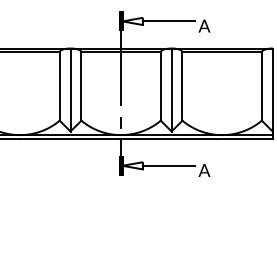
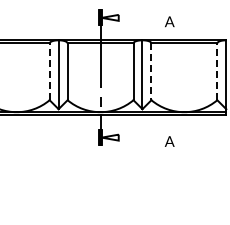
line: (168, 20) -> (139, 17), removed
line: (59, 86) -> (49, 71), solid -> dashed
line: (262, 86) -> (217, 71), solid -> dashed
line: (182, 87) -> (151, 72), solid -> dashed
line: (168, 165) -> (139, 137), removed

